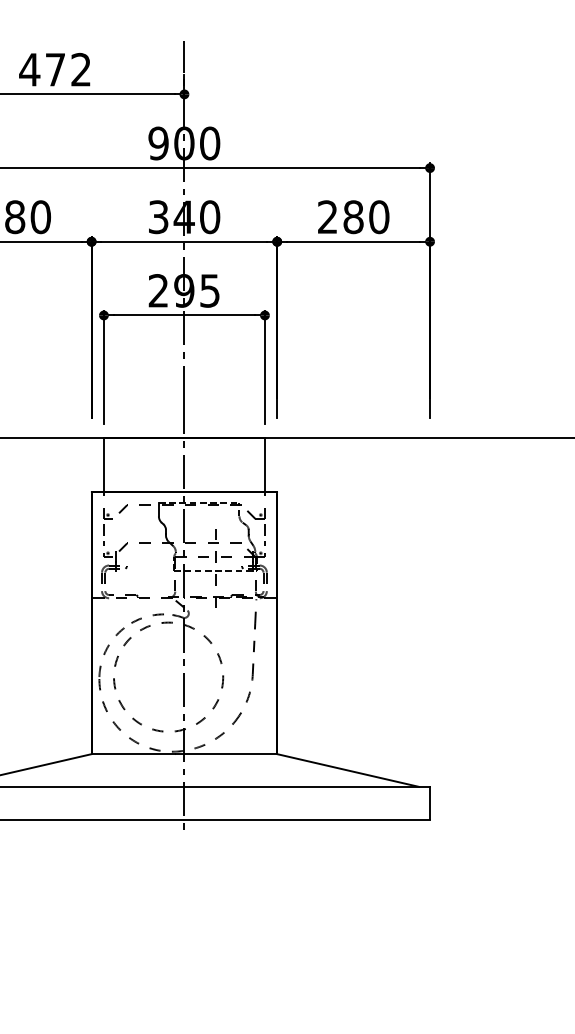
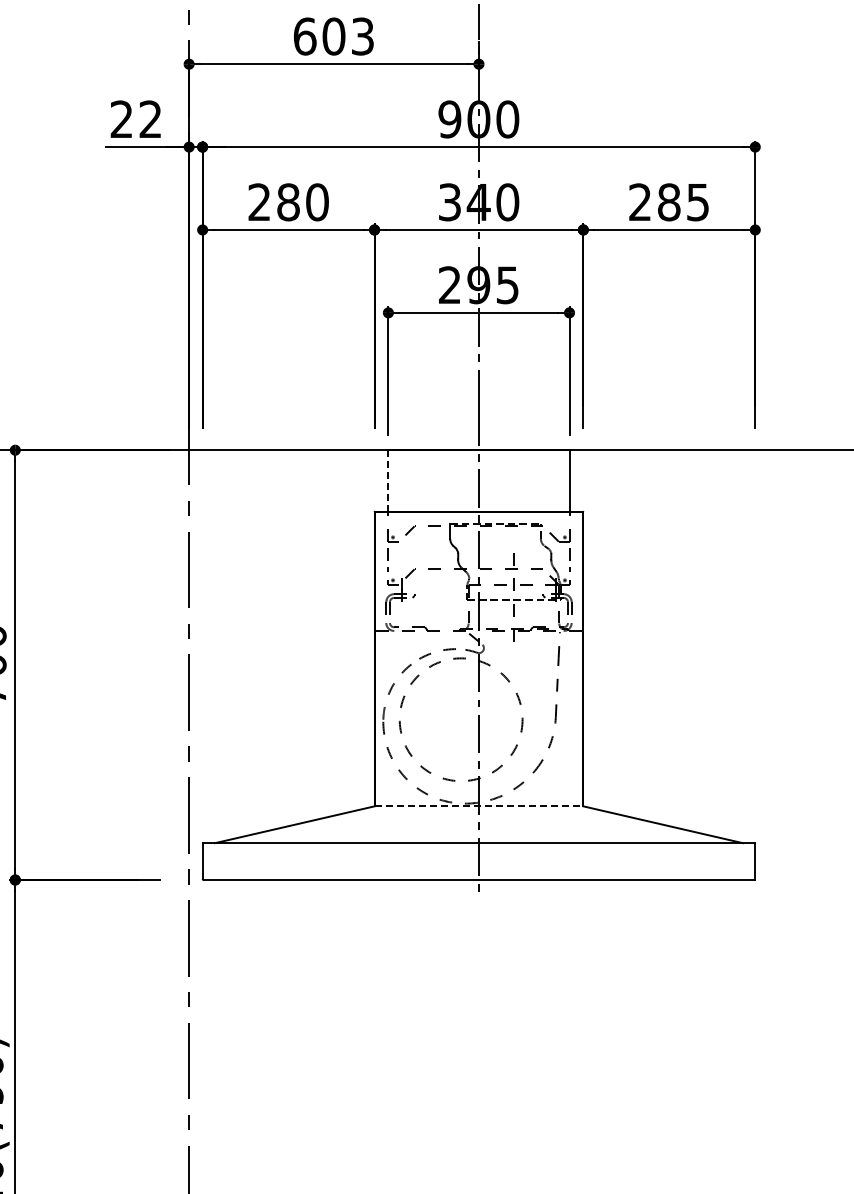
text: (55, 69) -> (333, 36), 472 -> 603
text: (378, 217) -> (697, 202), 280 -> 285
line: (104, 464) -> (388, 480), solid -> dashed
line: (184, 754) -> (479, 806), solid -> dashed

